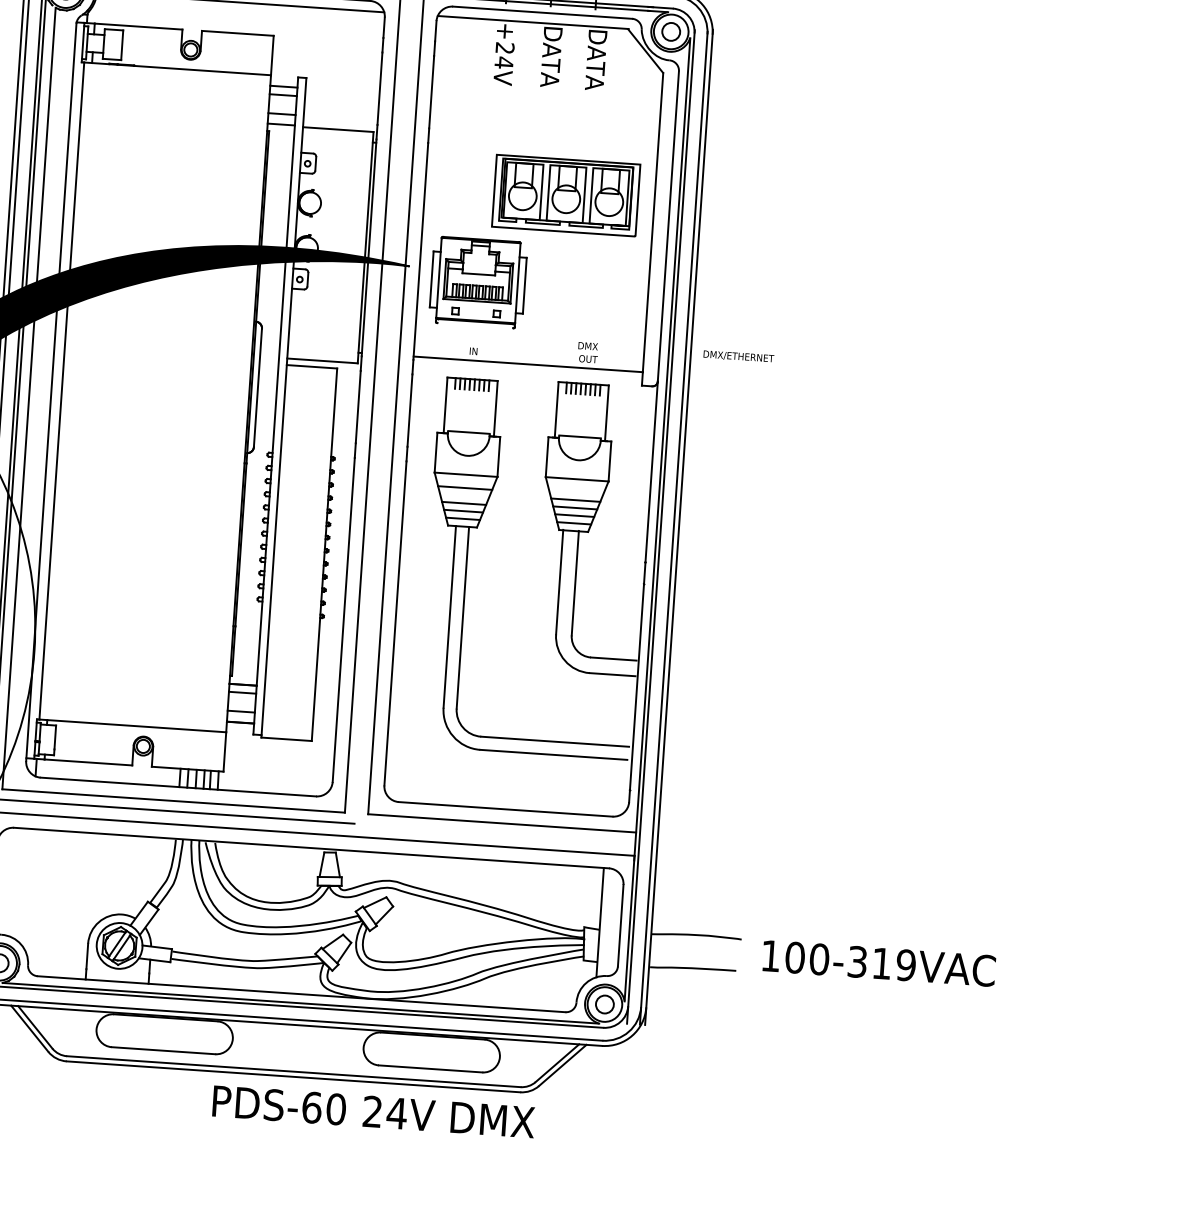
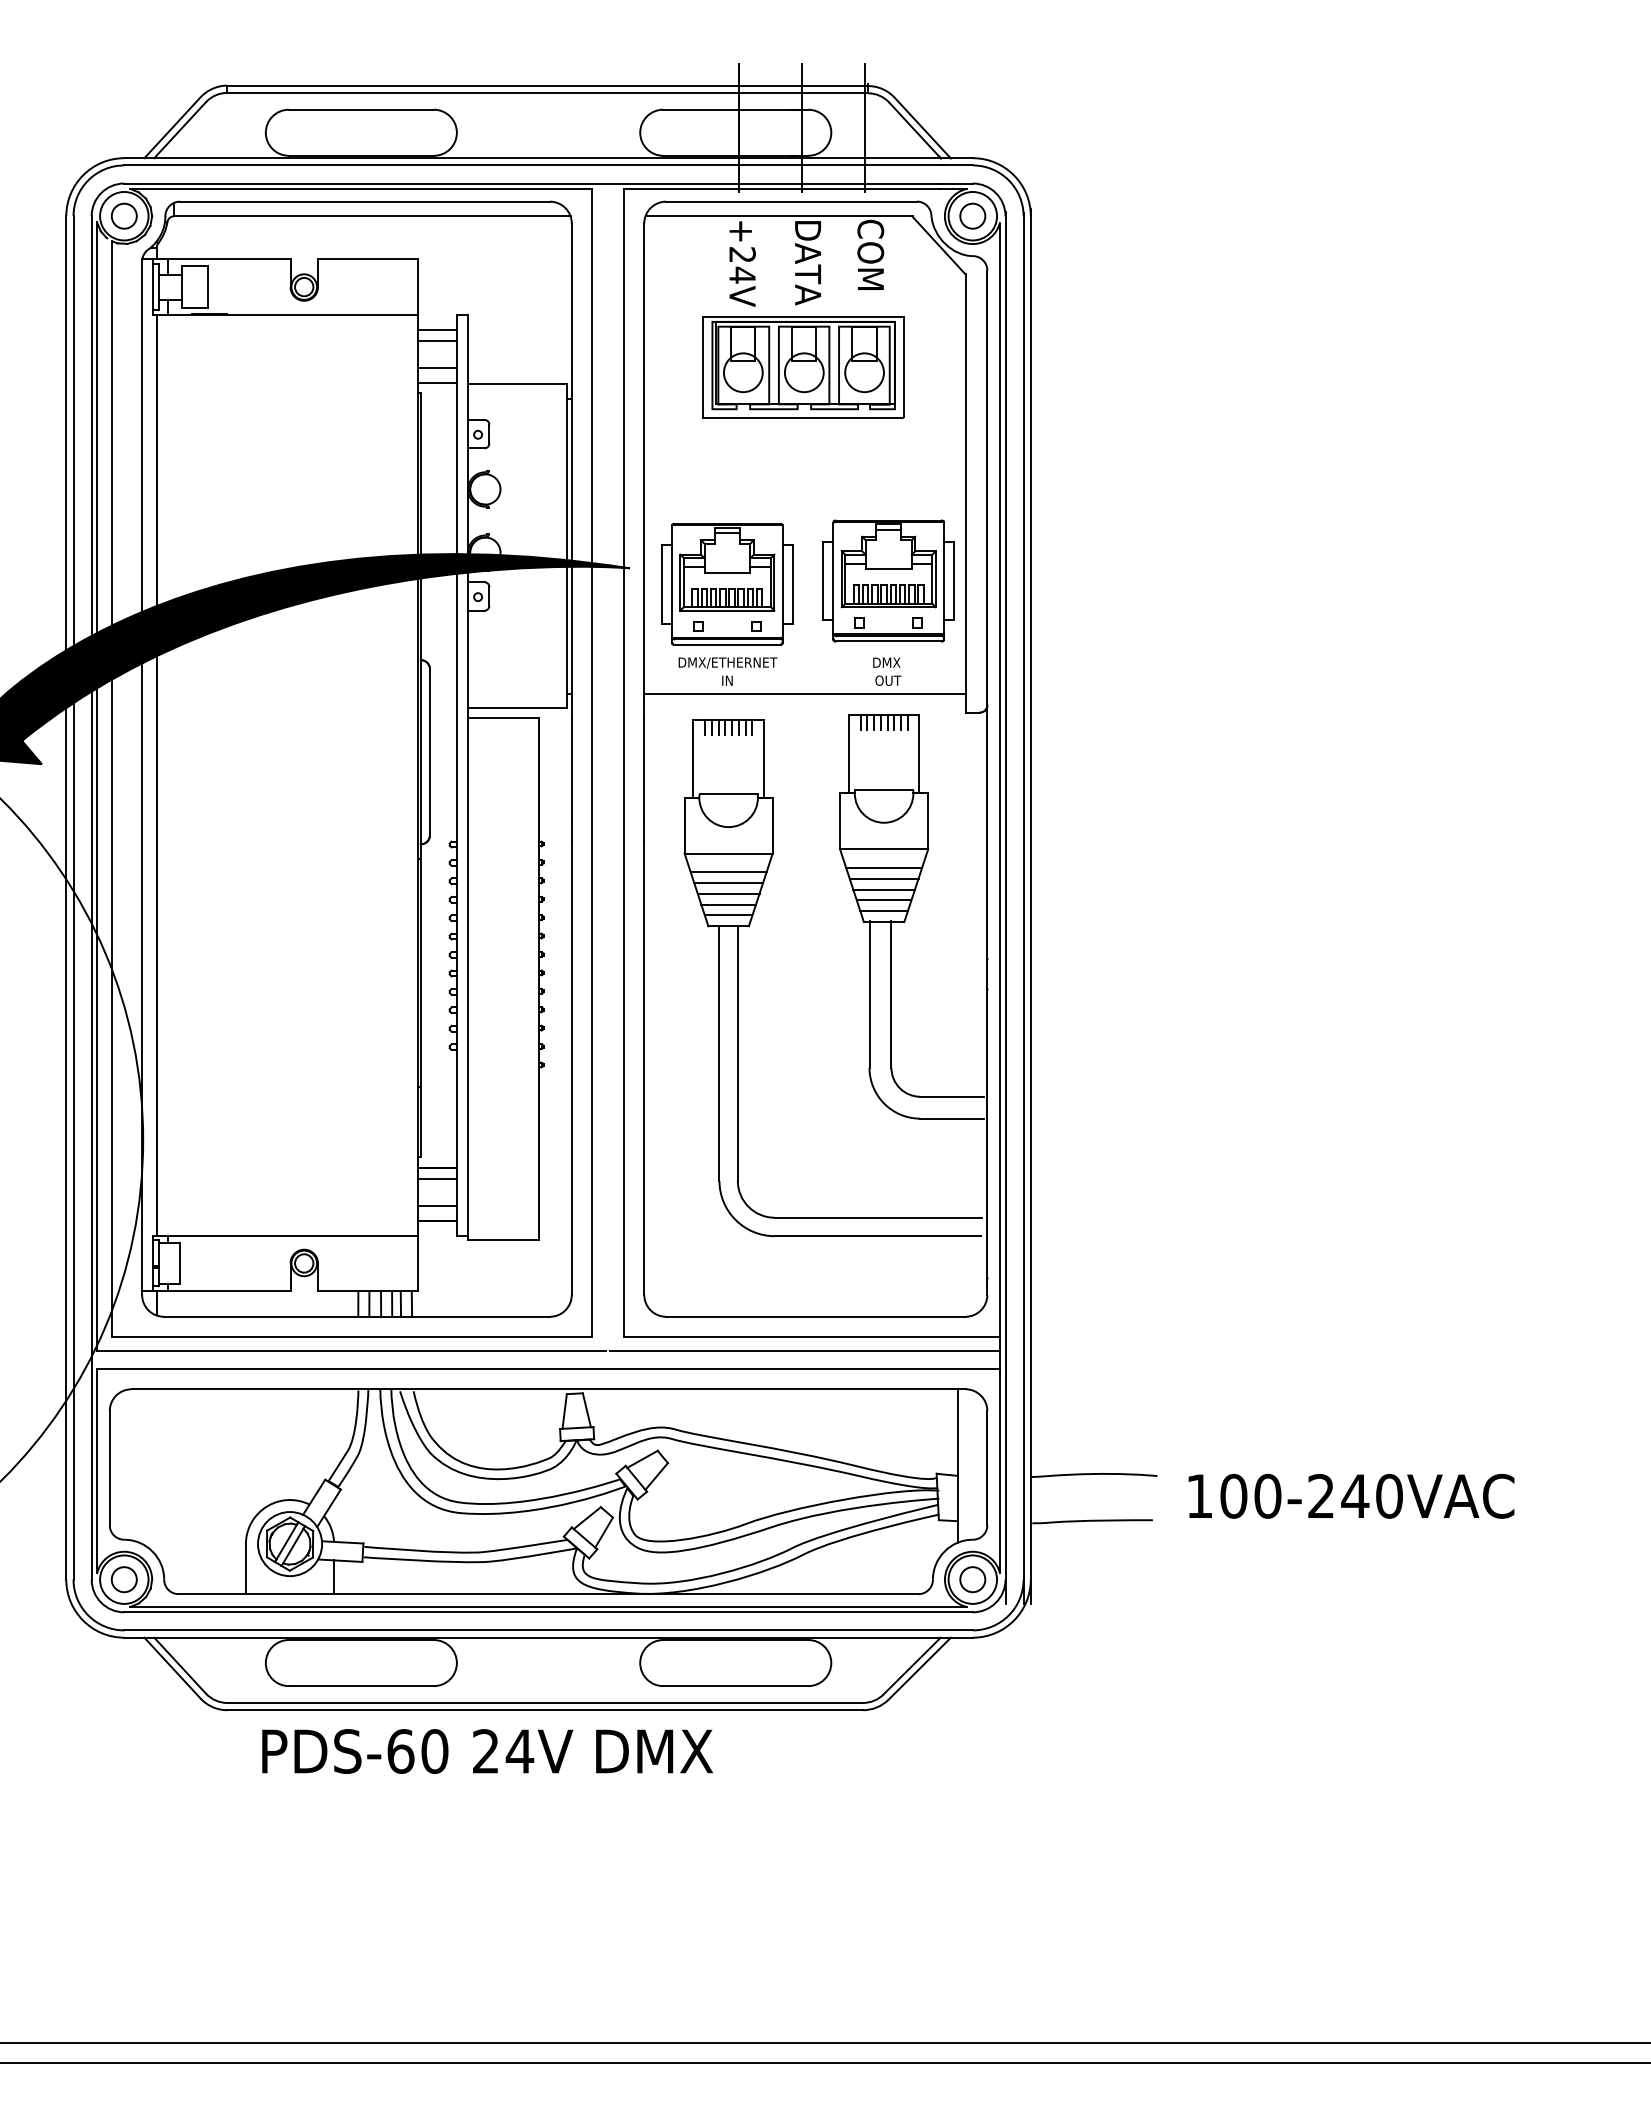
text: (596, 59) -> (870, 262), DATA -> COM
part: (565, 195) -> (803, 367), moved
part: (593, 287) -> (888, 580), added
line: (475, 325) -> (727, 644), added
text: (738, 356) -> (727, 662), moved
line: (576, 492) -> (884, 867), added
line: (464, 496) -> (728, 883), added
line: (495, 833) -> (804, 1351), added
text: (881, 963) -> (1355, 1496), 100-319VAC -> 100-240VAC
text: (373, 1111) -> (487, 1751), moved

